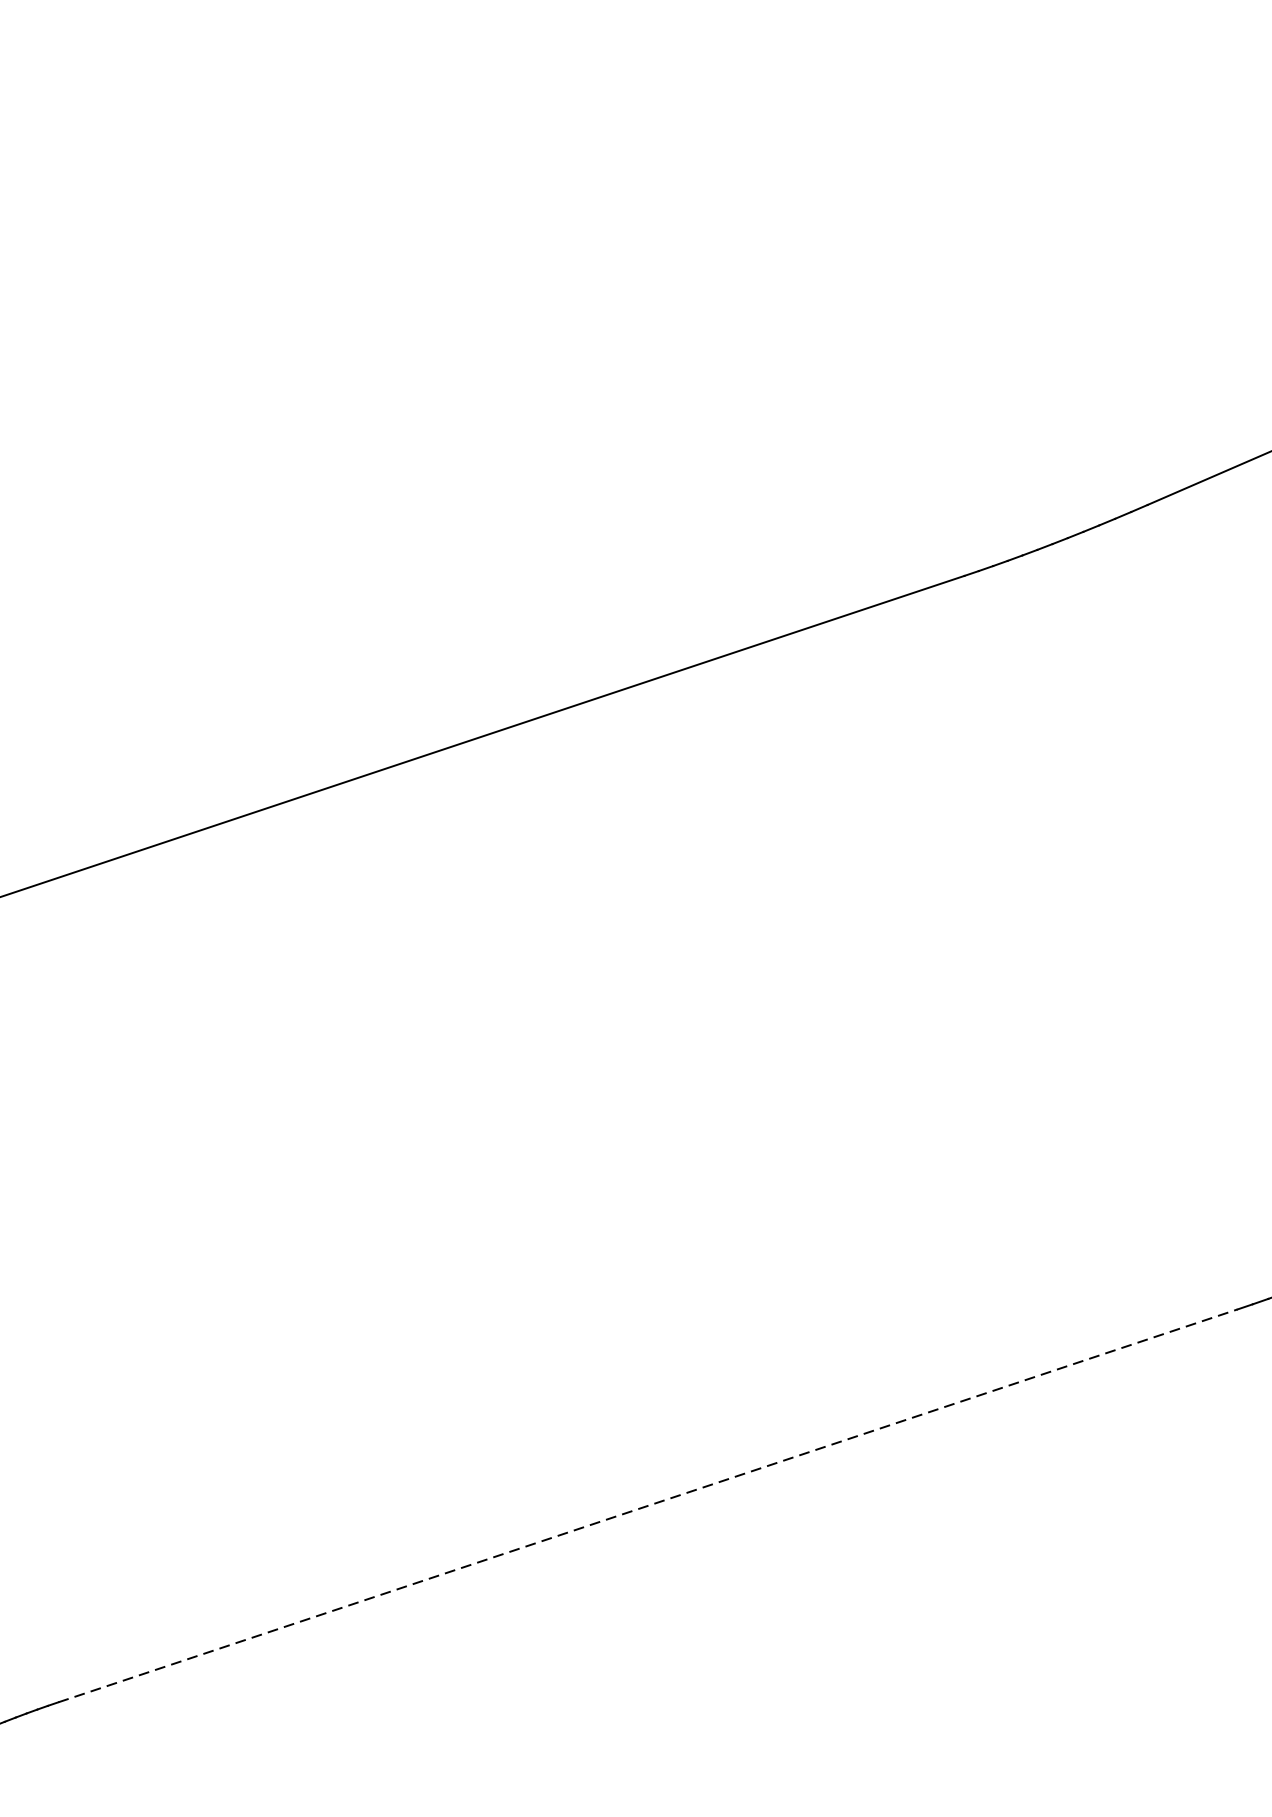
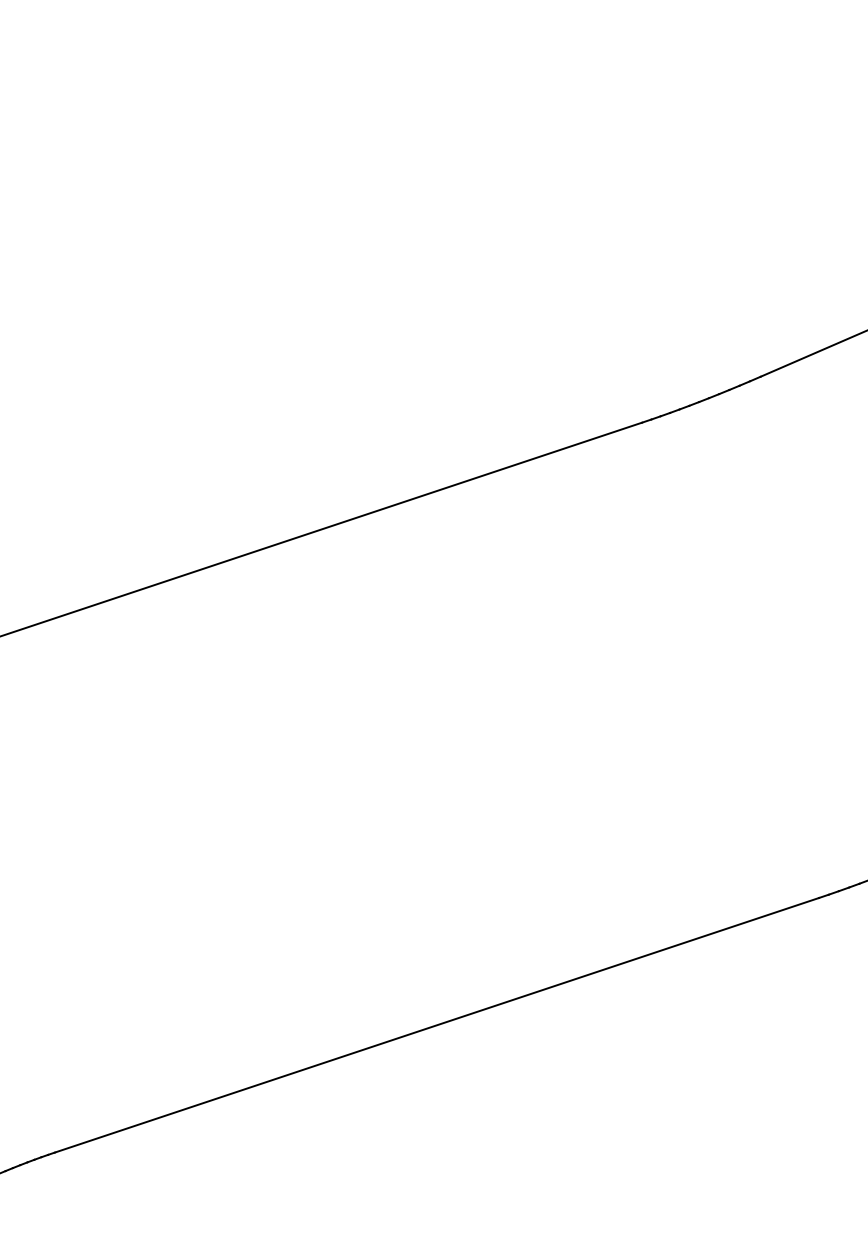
line: (647, 1506) -> (436, 1025), dashed -> solid

